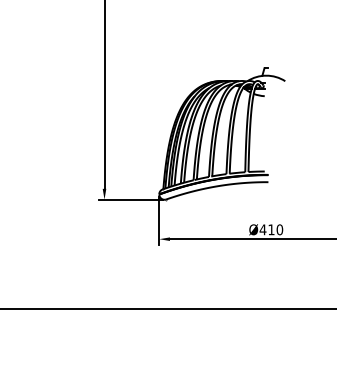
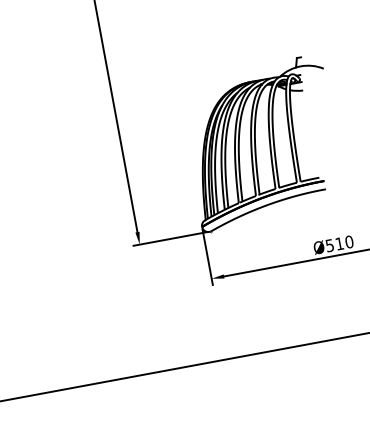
text: (262, 229) -> (329, 245), Ø410 -> Ø510

